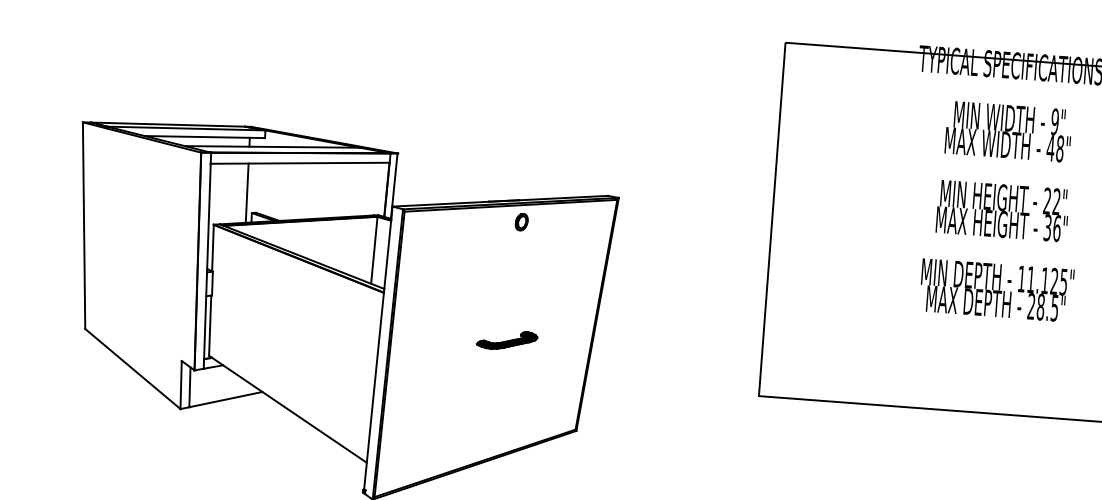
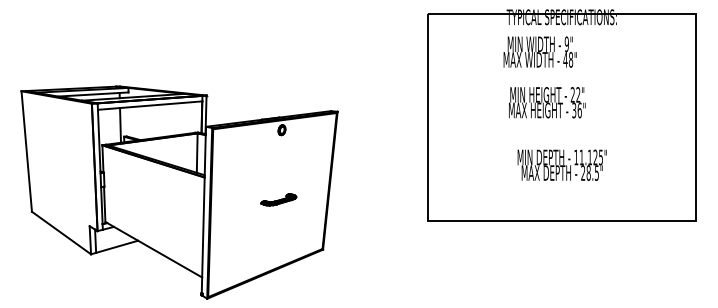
text: (1007, 130) -> (539, 51), moved
text: (1003, 210) -> (547, 102), moved
text: (995, 289) -> (561, 164), moved

